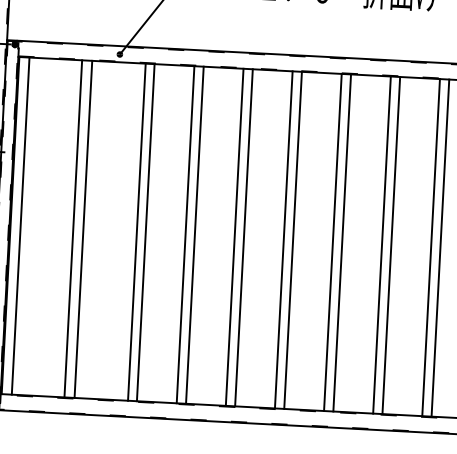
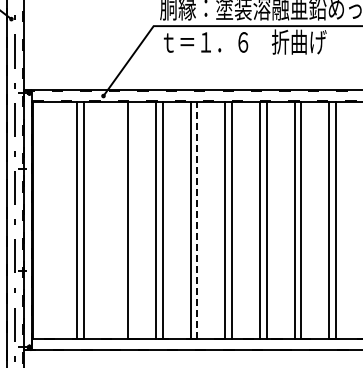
line: (21, 225) -> (40, 219), removed
line: (136, 231) -> (121, 219), removed
line: (244, 238) -> (197, 220), solid -> dashed

